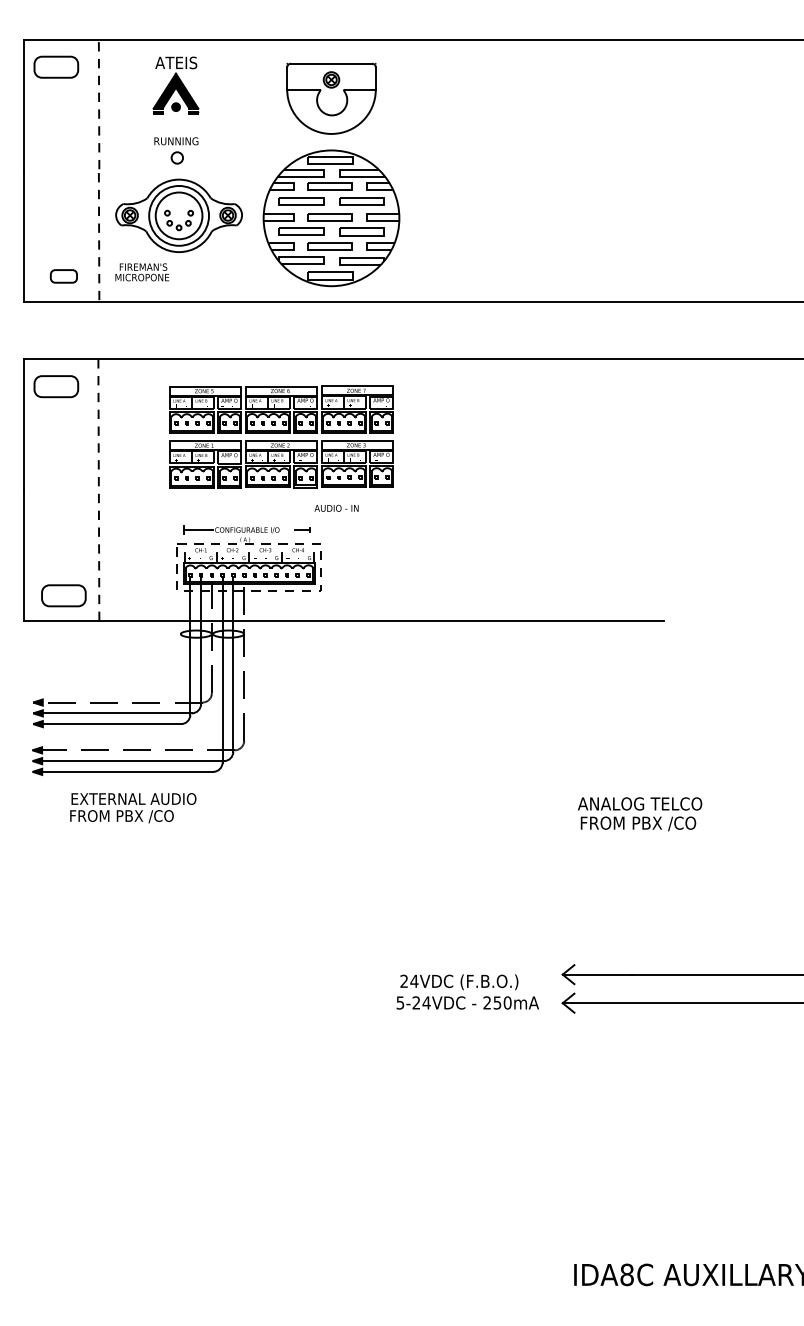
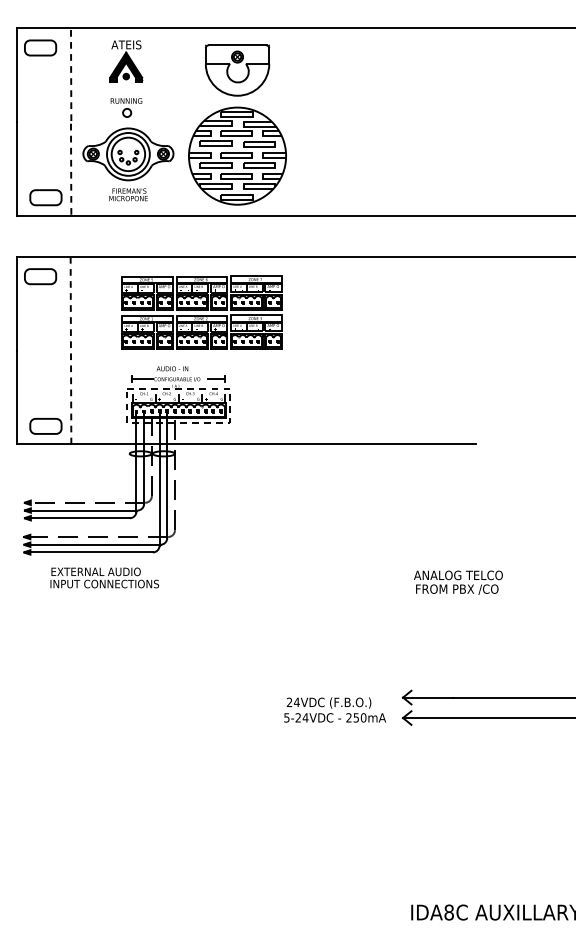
text: (142, 272) -> (128, 194), moved
part: (63, 276) -> (45, 197), size x1.67
text: (336, 507) -> (172, 368), moved
part: (302, 529) -> (216, 378), size x1.67
text: (146, 816) -> (105, 584), FROM PBX /CO -> INPUT CONNECTIONS

